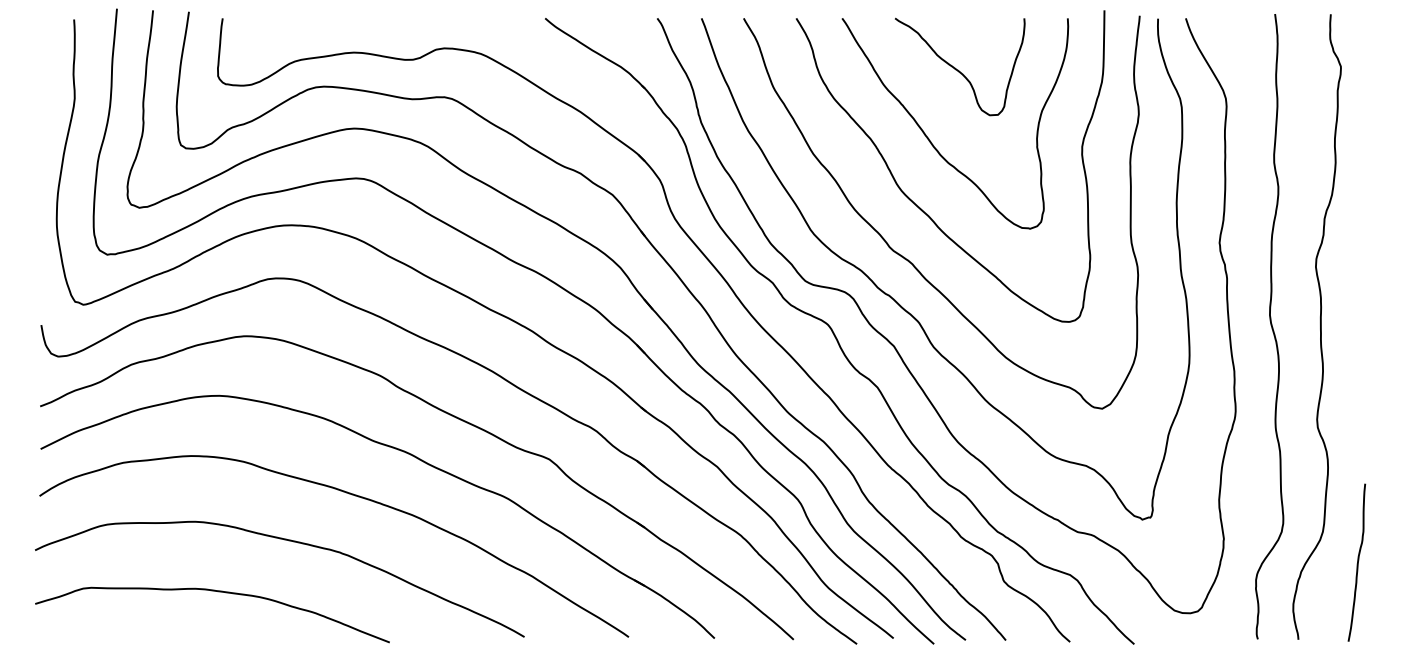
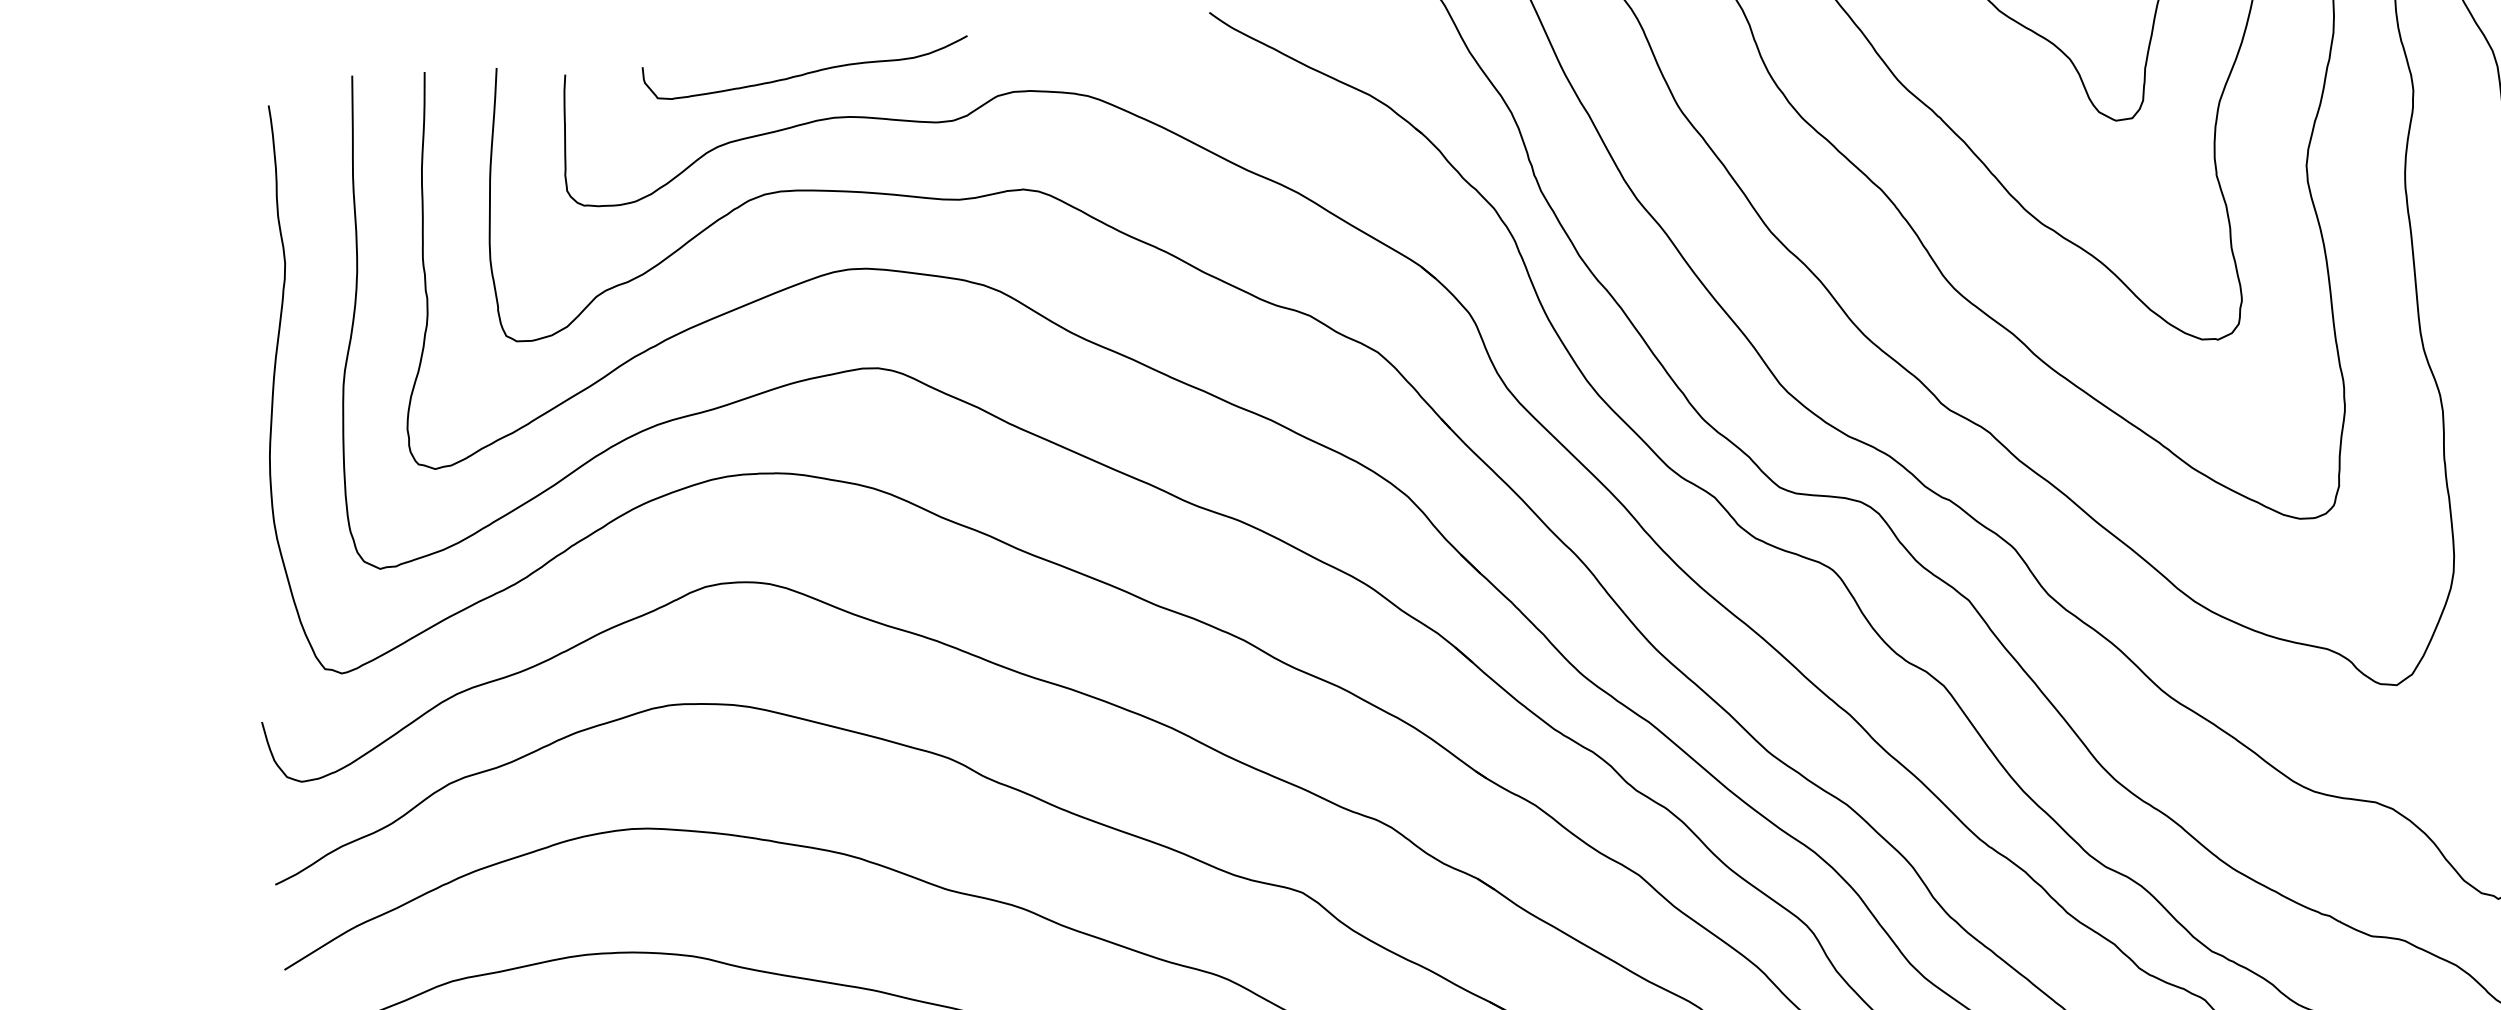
curve: (342, 28) -> (806, 71), added

